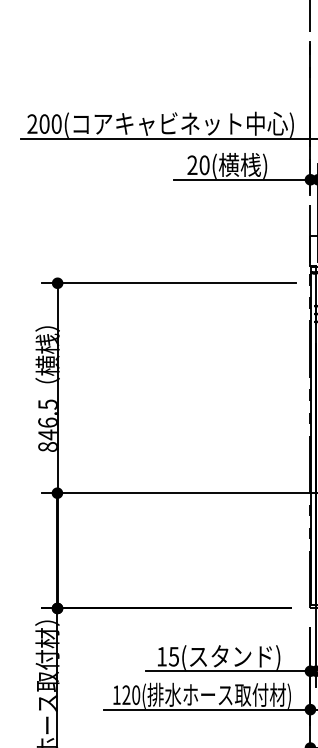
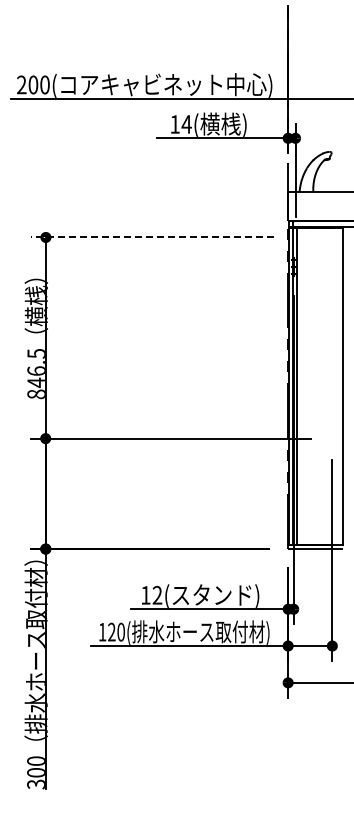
text: (198, 165) -> (180, 124), 20( -> 14(
line: (168, 283) -> (152, 237), solid -> dashed
text: (174, 655) -> (157, 594), 15( -> 12(

